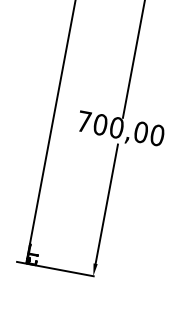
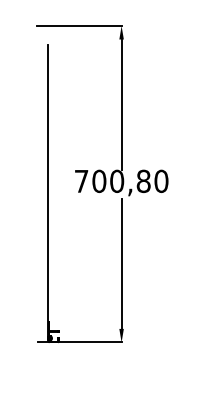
text: (140, 132) -> (143, 181), 700,00 -> 700,80

